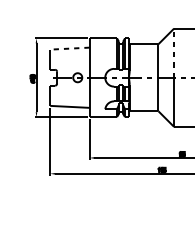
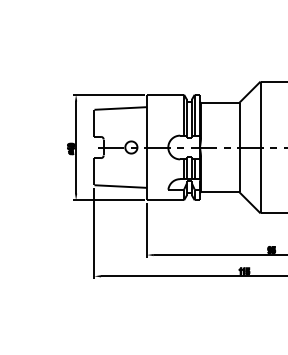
line: (69, 48) -> (120, 108), dashed -> solid
line: (174, 53) -> (260, 114), dashed -> solid

